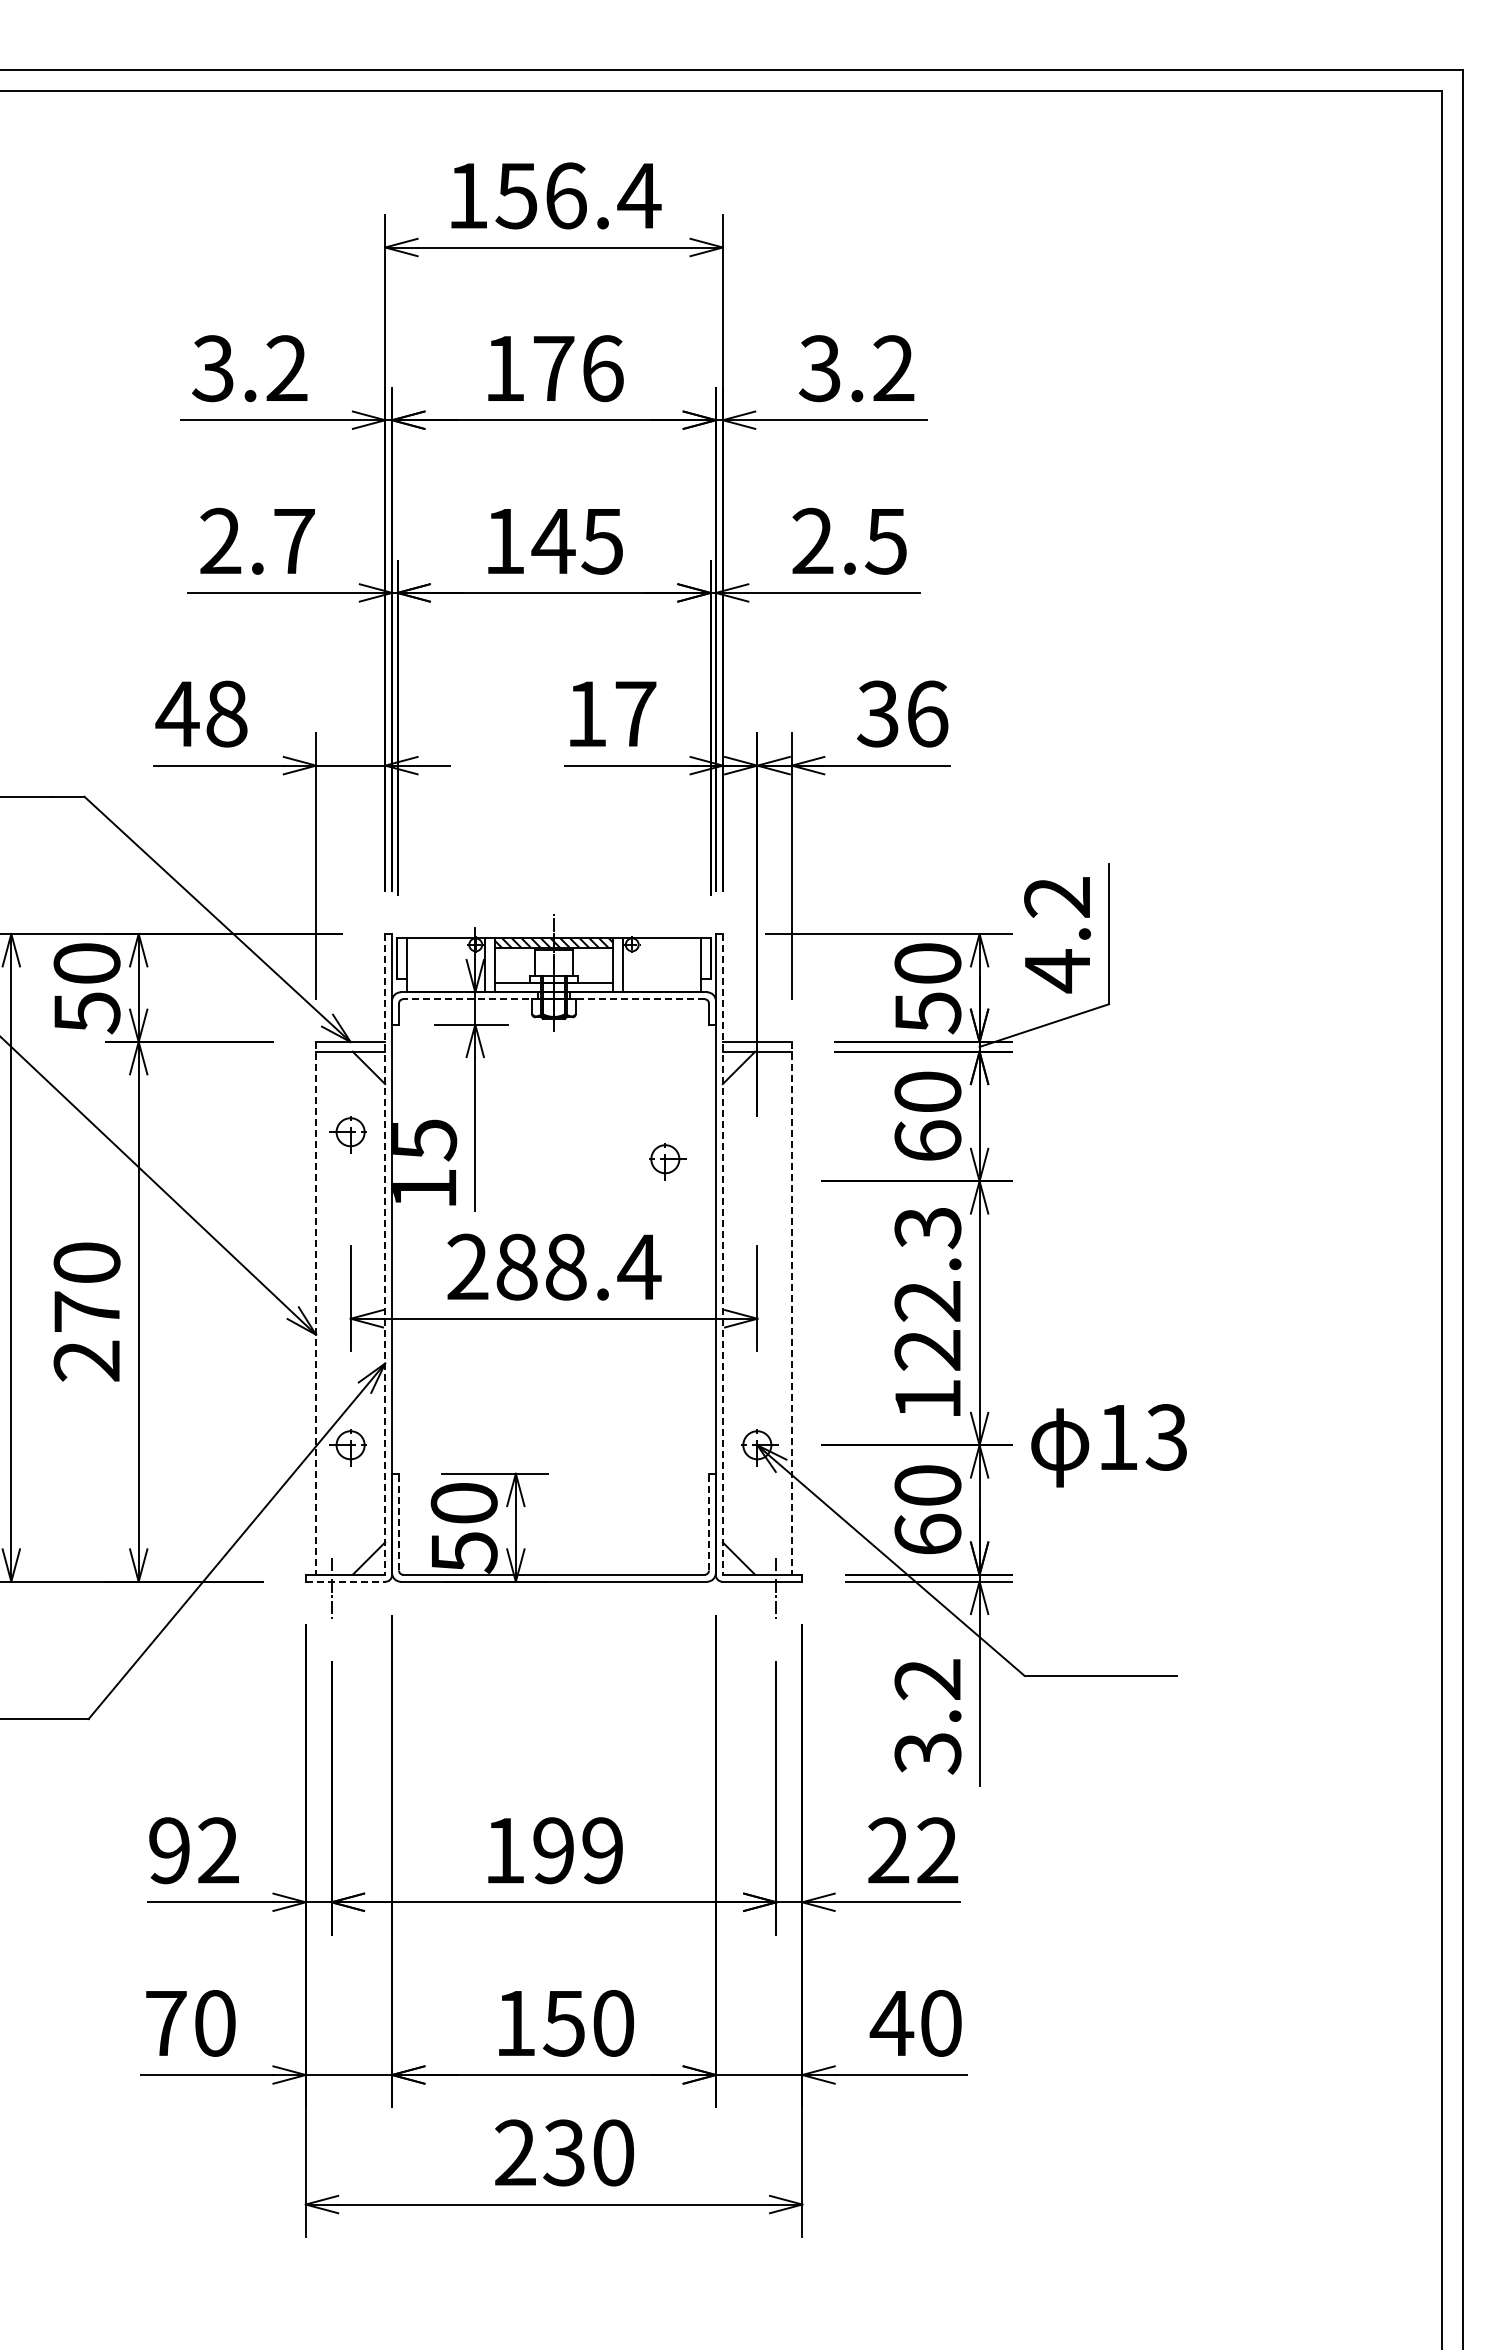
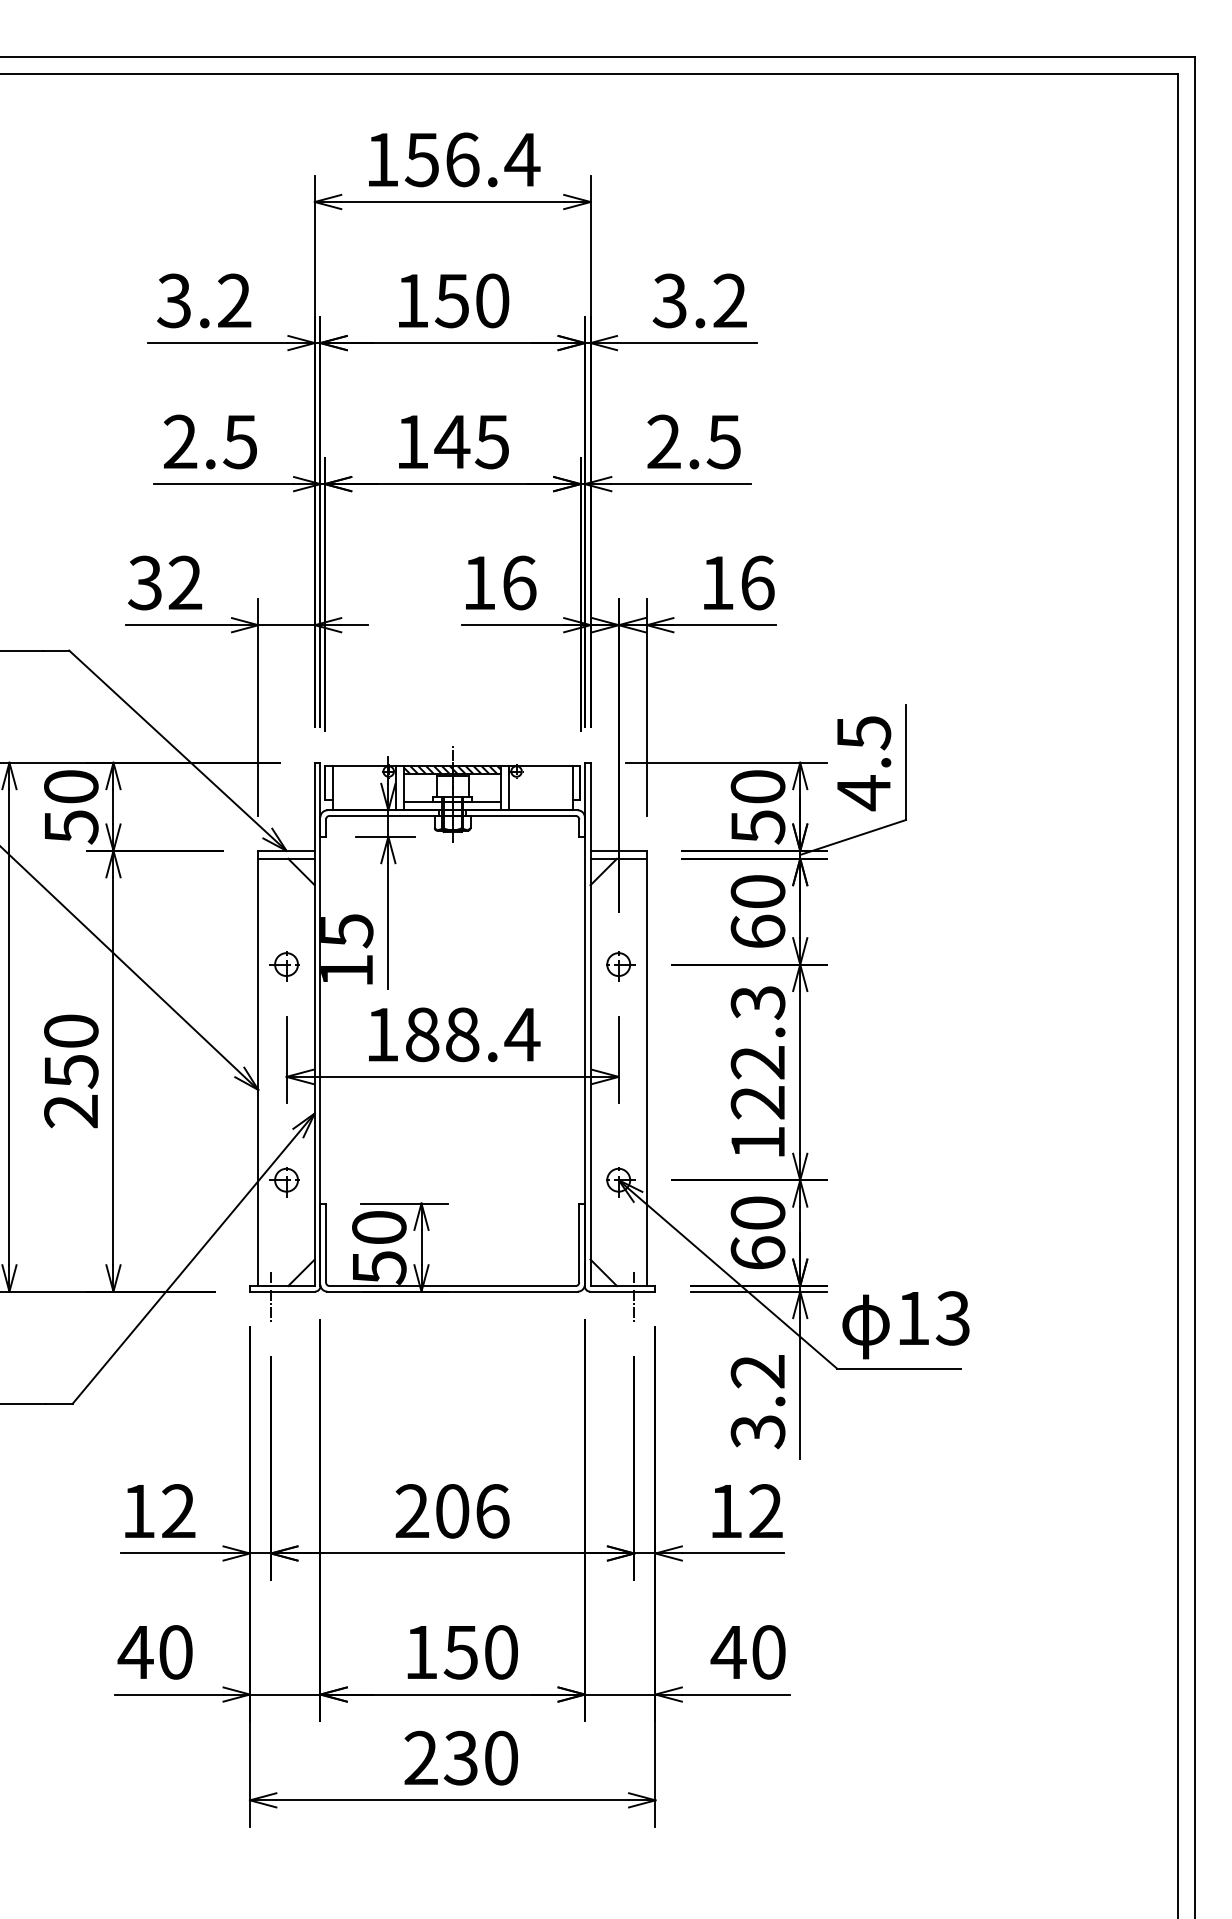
text: (577, 368) -> (471, 300), 176 -> 150
text: (293, 541) -> (239, 442), 2.7 -> 2.5
text: (201, 713) -> (164, 582), 48 -> 32
text: (635, 713) -> (519, 582), 17 -> 16
text: (877, 713) -> (716, 582), 36 -> 16
text: (1057, 898) -> (863, 733), 4.2 -> 4.5
line: (553, 999) -> (452, 816), dashed -> solid
part: (347, 1134) -> (284, 966), moved
part: (667, 1161) -> (620, 966), moved
line: (385, 1254) -> (315, 1024), dashed -> solid
line: (722, 1254) -> (590, 1024), dashed -> solid
text: (467, 1266) -> (382, 1034), 288.4 -> 188.4
line: (316, 1308) -> (258, 1068), dashed -> solid
line: (791, 1308) -> (646, 1068), dashed -> solid
text: (87, 1312) -> (71, 1071), 270 -> 250
text: (1108, 1445) -> (905, 1324), moved
line: (398, 1521) -> (325, 1242), dashed -> solid
line: (709, 1521) -> (579, 1242), dashed -> solid
line: (345, 1581) -> (282, 1291), dashed -> solid
text: (169, 1850) -> (138, 1511), 92 -> 12
text: (553, 1850) -> (452, 1511), 199 -> 206
text: (888, 1850) -> (725, 1511), 22 -> 12
text: (165, 2023) -> (135, 1652), 70 -> 40

